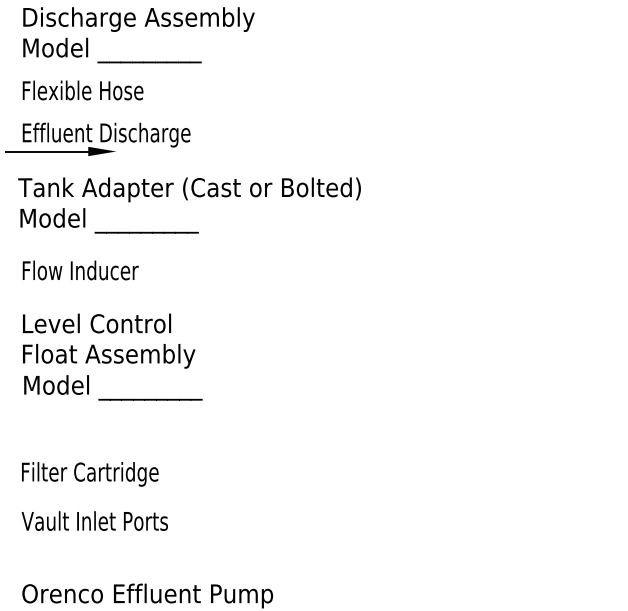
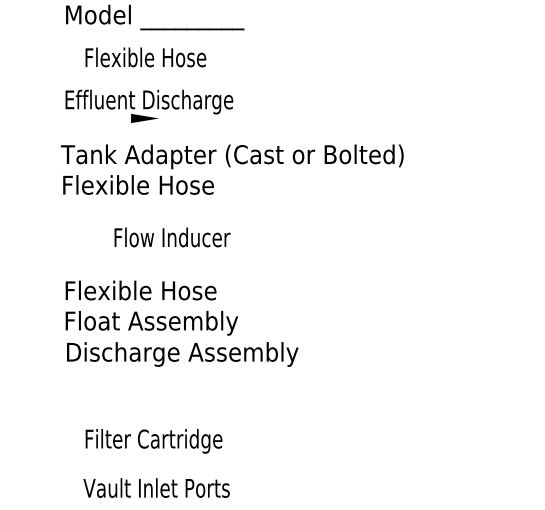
text: (82, 90) -> (145, 57), moved
line: (46, 151) -> (89, 118), removed
text: (110, 220) -> (153, 187), Model _________ -> Flexible Hose
text: (80, 270) -> (172, 237), moved
text: (99, 323) -> (142, 290), Level Control -> Flexible Hose
text: (140, 387) -> (183, 354), Model _________ -> Discharge Assembly
text: (90, 474) -> (154, 441), moved
text: (94, 520) -> (156, 487), moved

